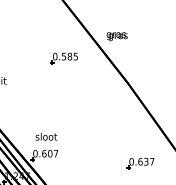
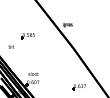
part: (62, 59) -> (27, 36), moved

